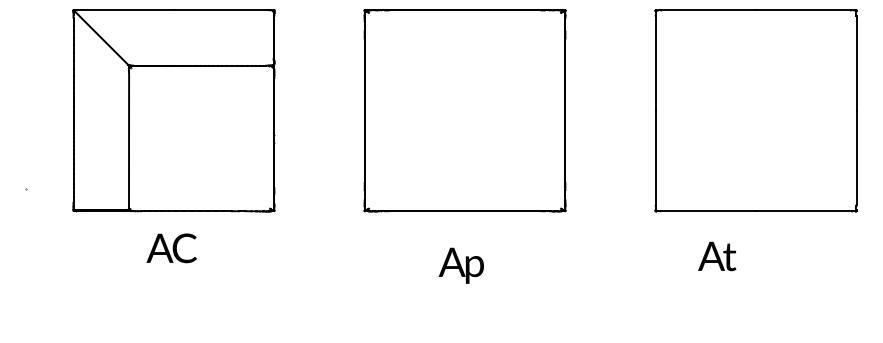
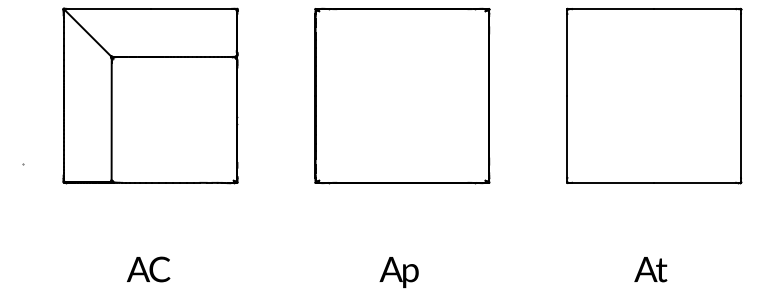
text: (171, 248) -> (148, 269), moved
text: (717, 256) -> (651, 269), moved
text: (460, 265) -> (398, 272), moved

